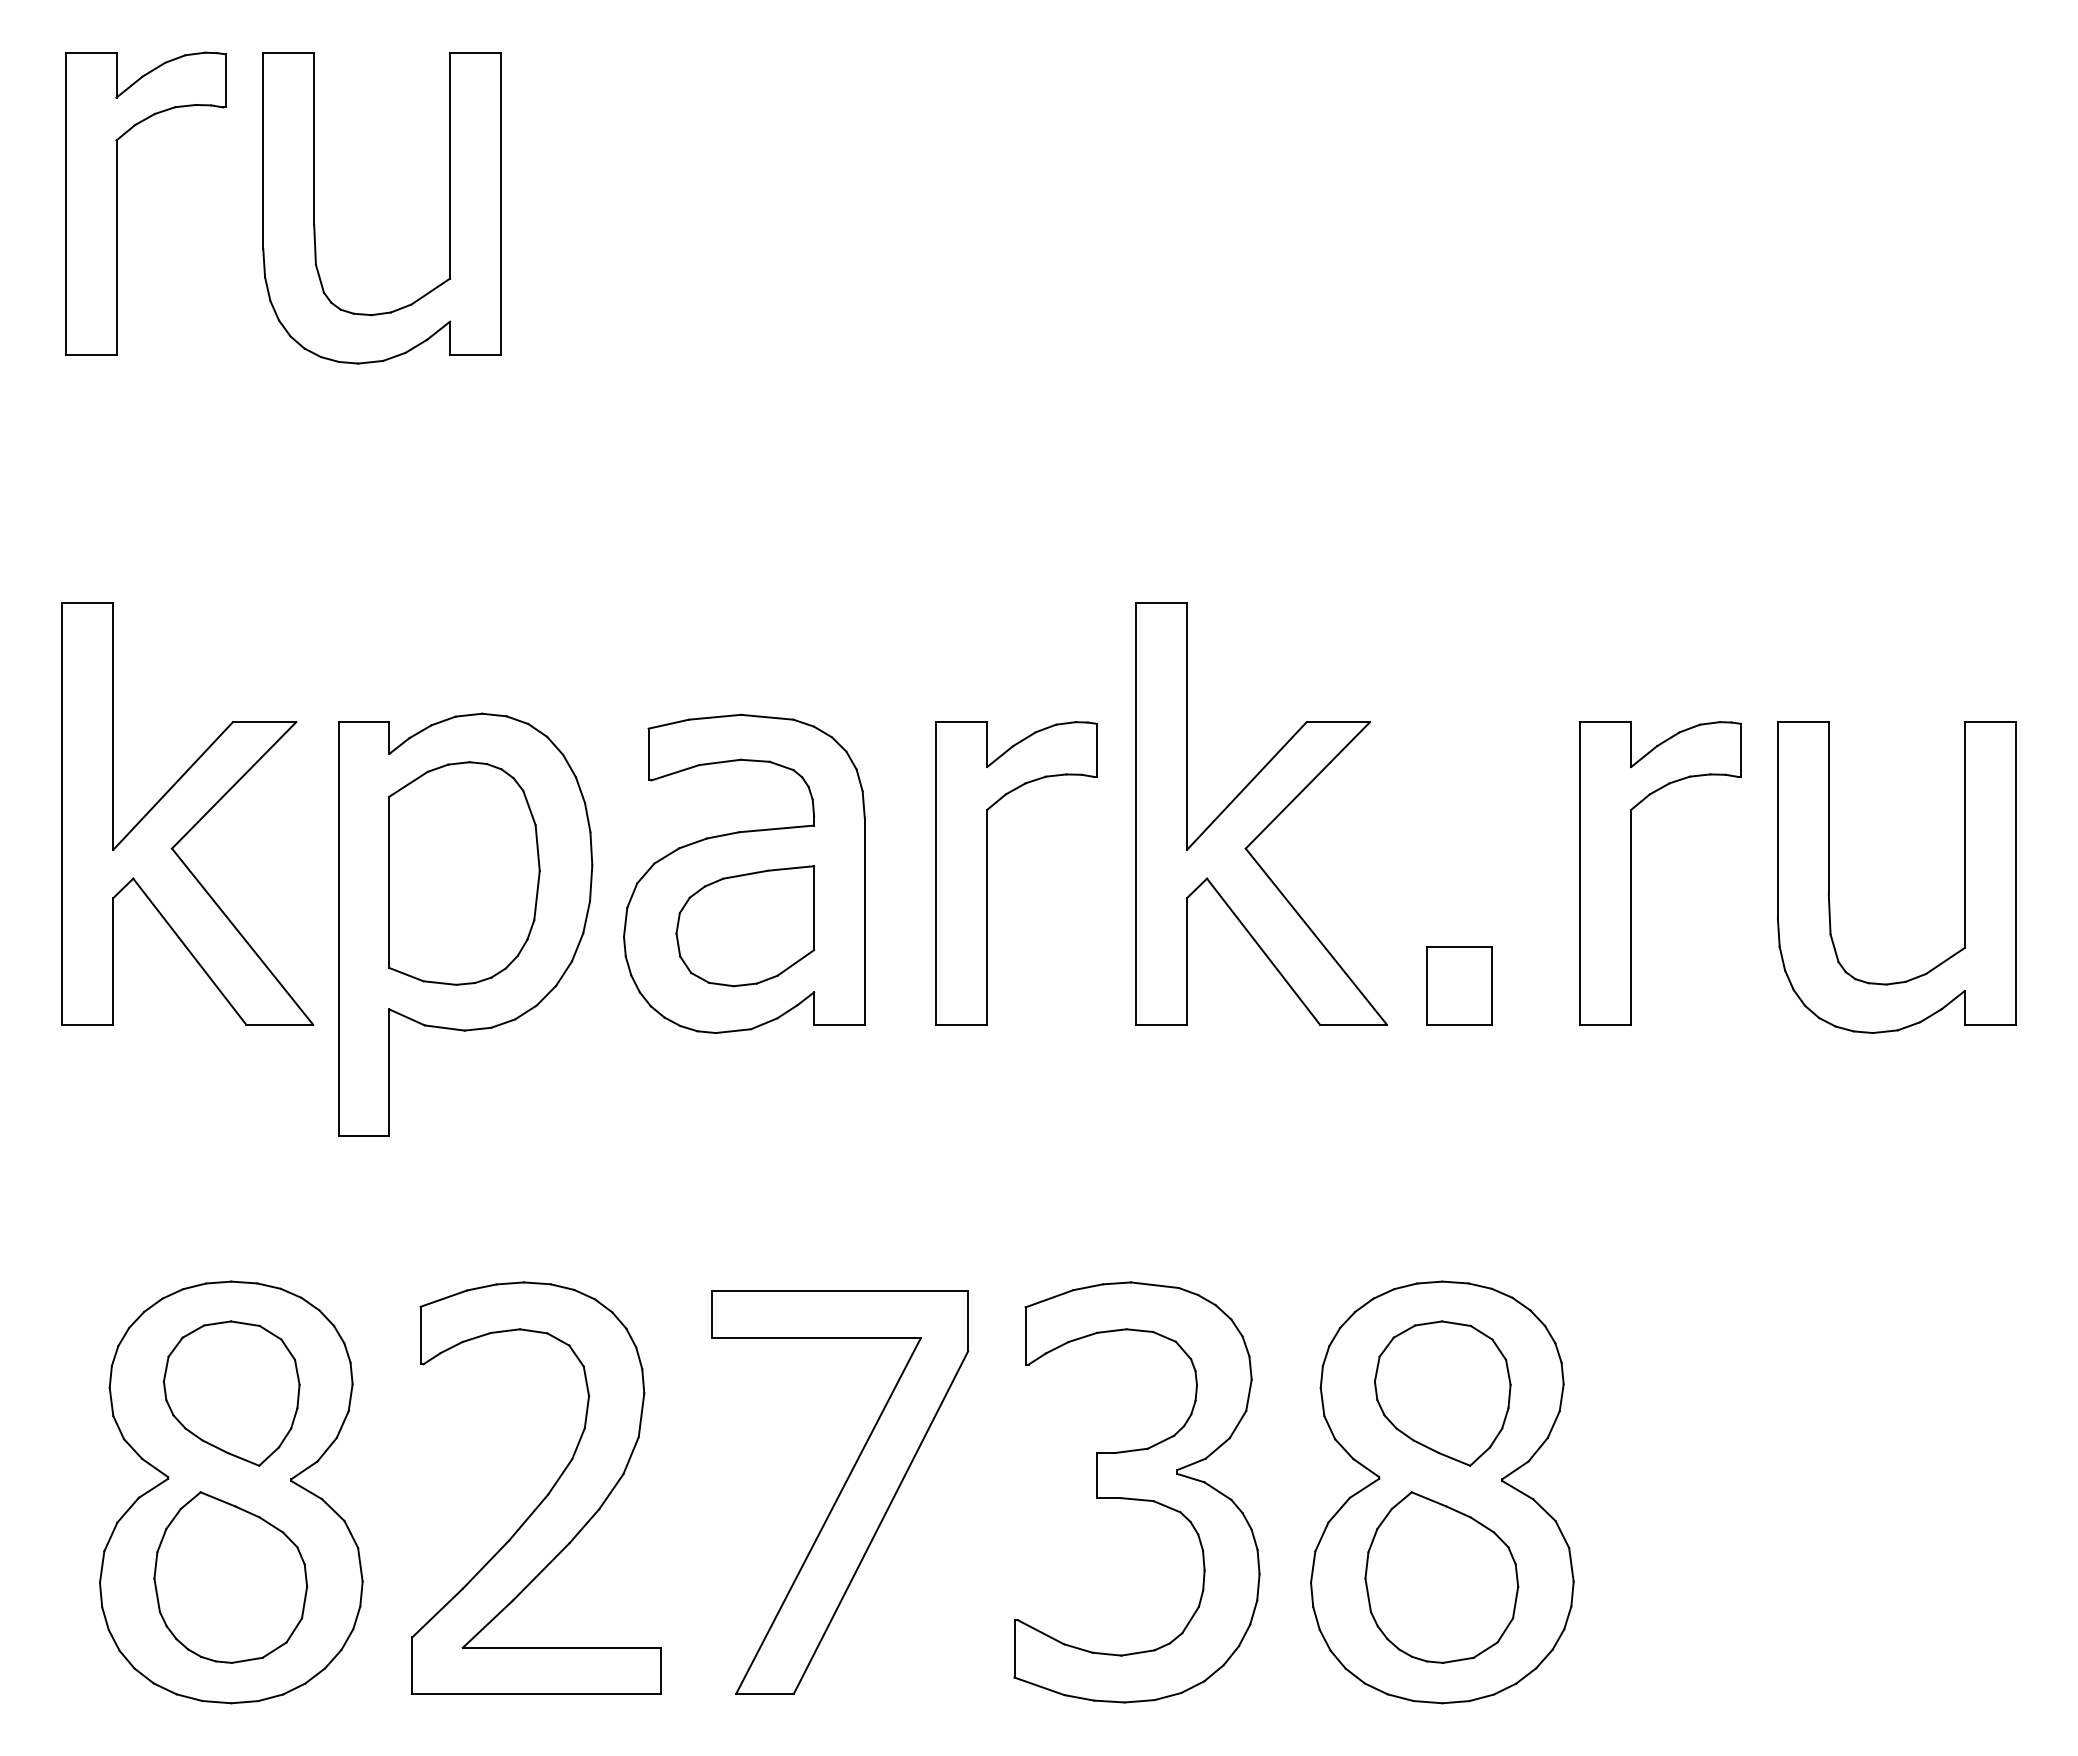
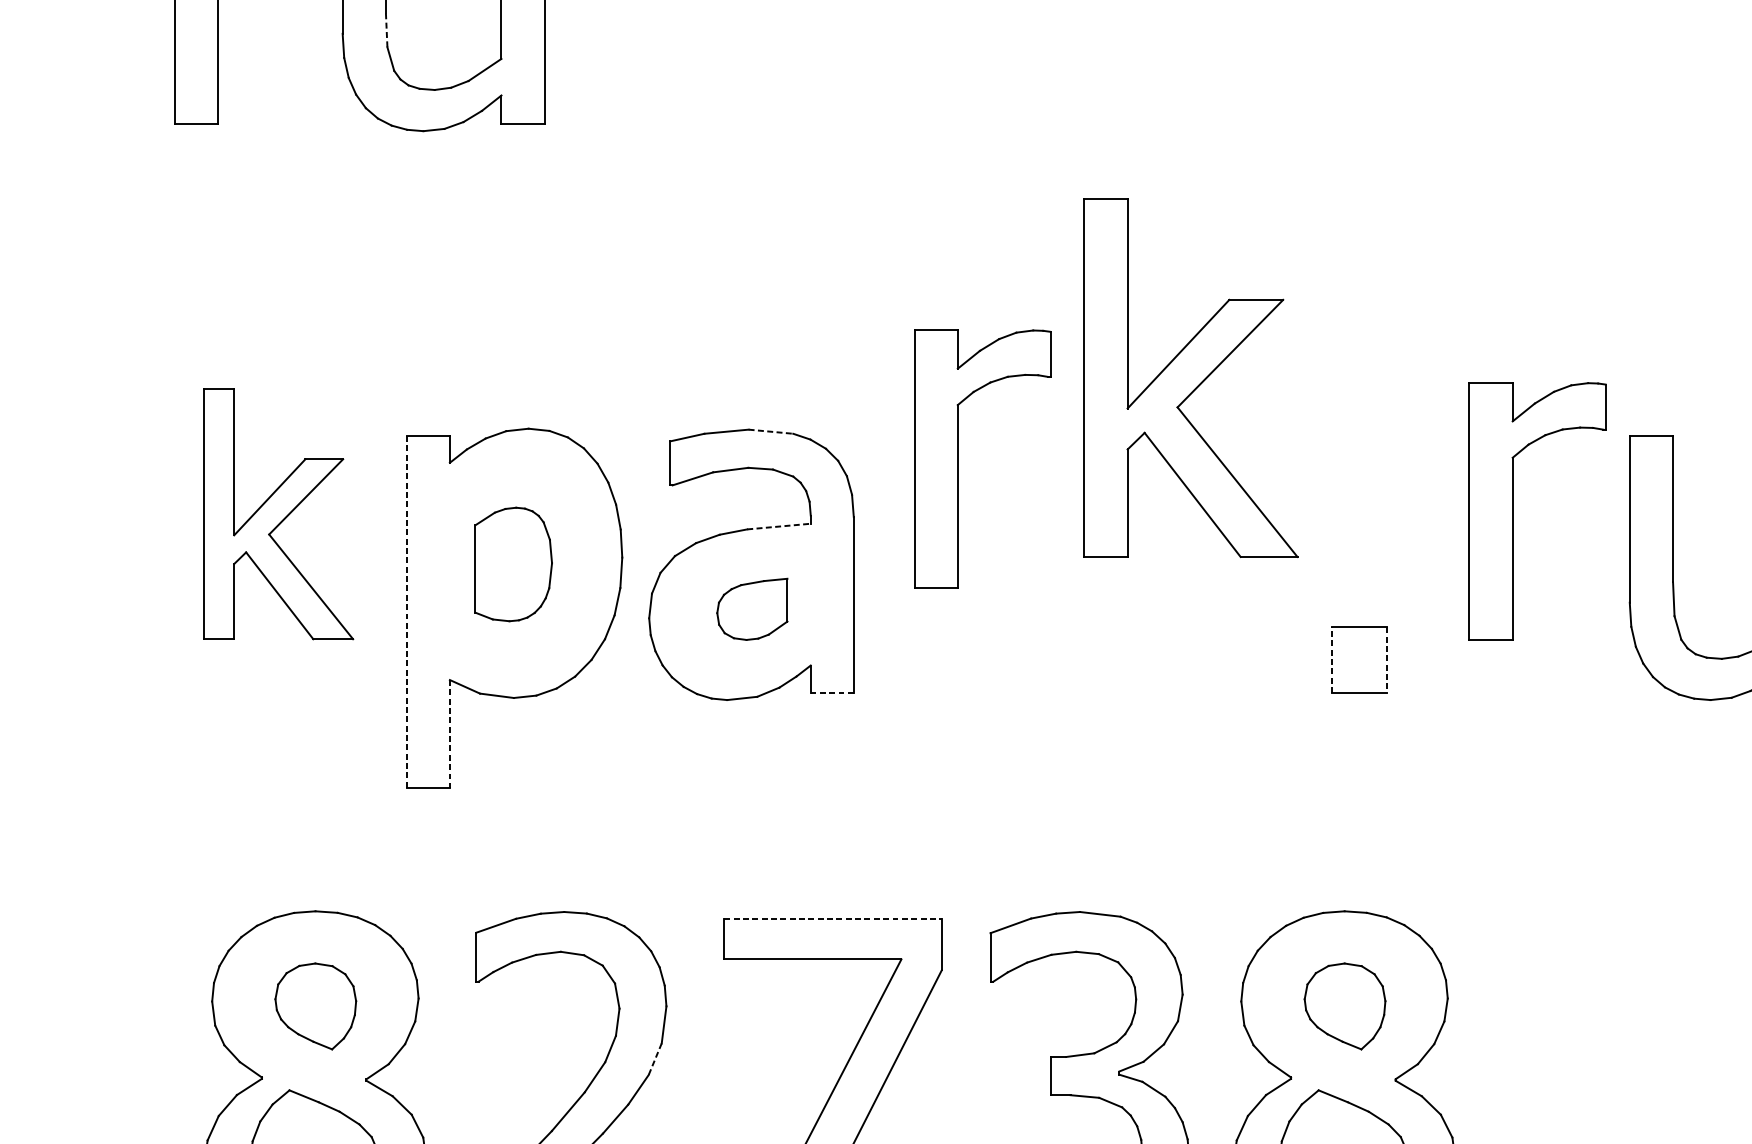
line: (315, 245) -> (387, 30), solid -> dashed
line: (767, 717) -> (771, 431), solid -> dashed
part: (187, 813) -> (278, 513), size x0.7
part: (1261, 813) -> (1190, 377), moved
line: (776, 828) -> (778, 526), solid -> dashed
part: (464, 873) -> (513, 564), size x0.6
part: (987, 873) -> (958, 459), moved
part: (1631, 873) -> (1513, 511), moved
part: (745, 926) -> (752, 609), size x0.6
line: (338, 928) -> (406, 611), solid -> dashed
line: (1426, 986) -> (1331, 660), solid -> dashed
line: (1491, 986) -> (1386, 660), solid -> dashed
line: (838, 1024) -> (831, 692), solid -> dashed
line: (389, 1073) -> (449, 734), solid -> dashed
line: (840, 1290) -> (833, 918), solid -> dashed
part: (231, 1393) -> (315, 1006), size x0.7
part: (1442, 1393) -> (1344, 1006), size x0.7
line: (630, 1456) -> (654, 1059), solid -> dashed

